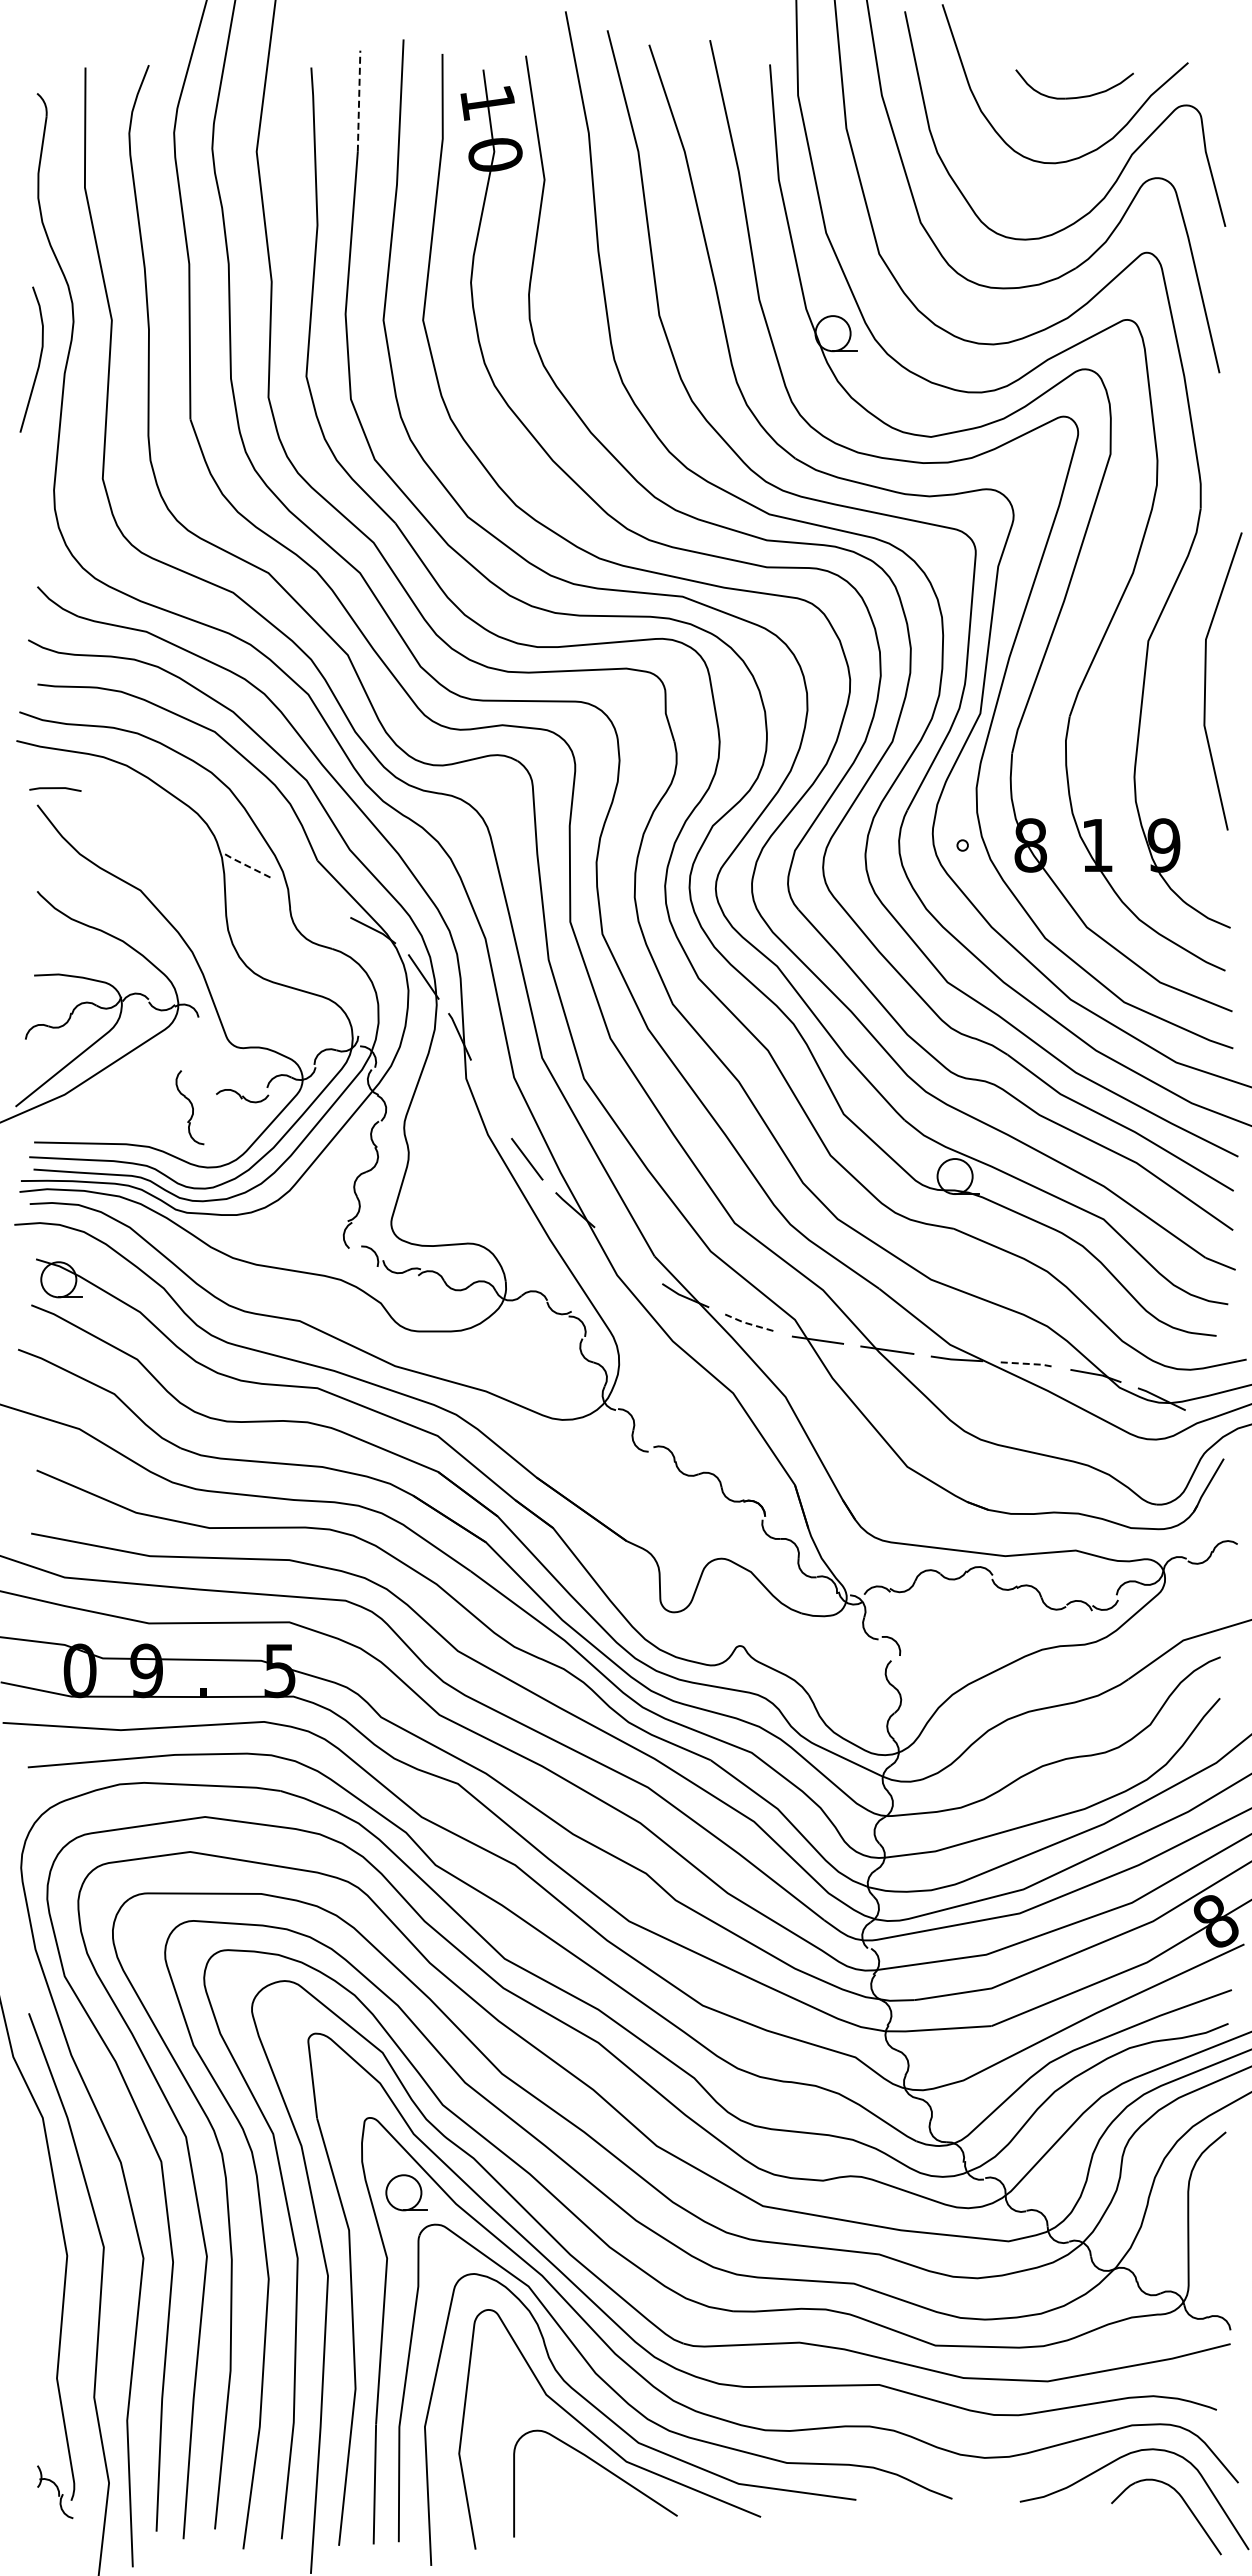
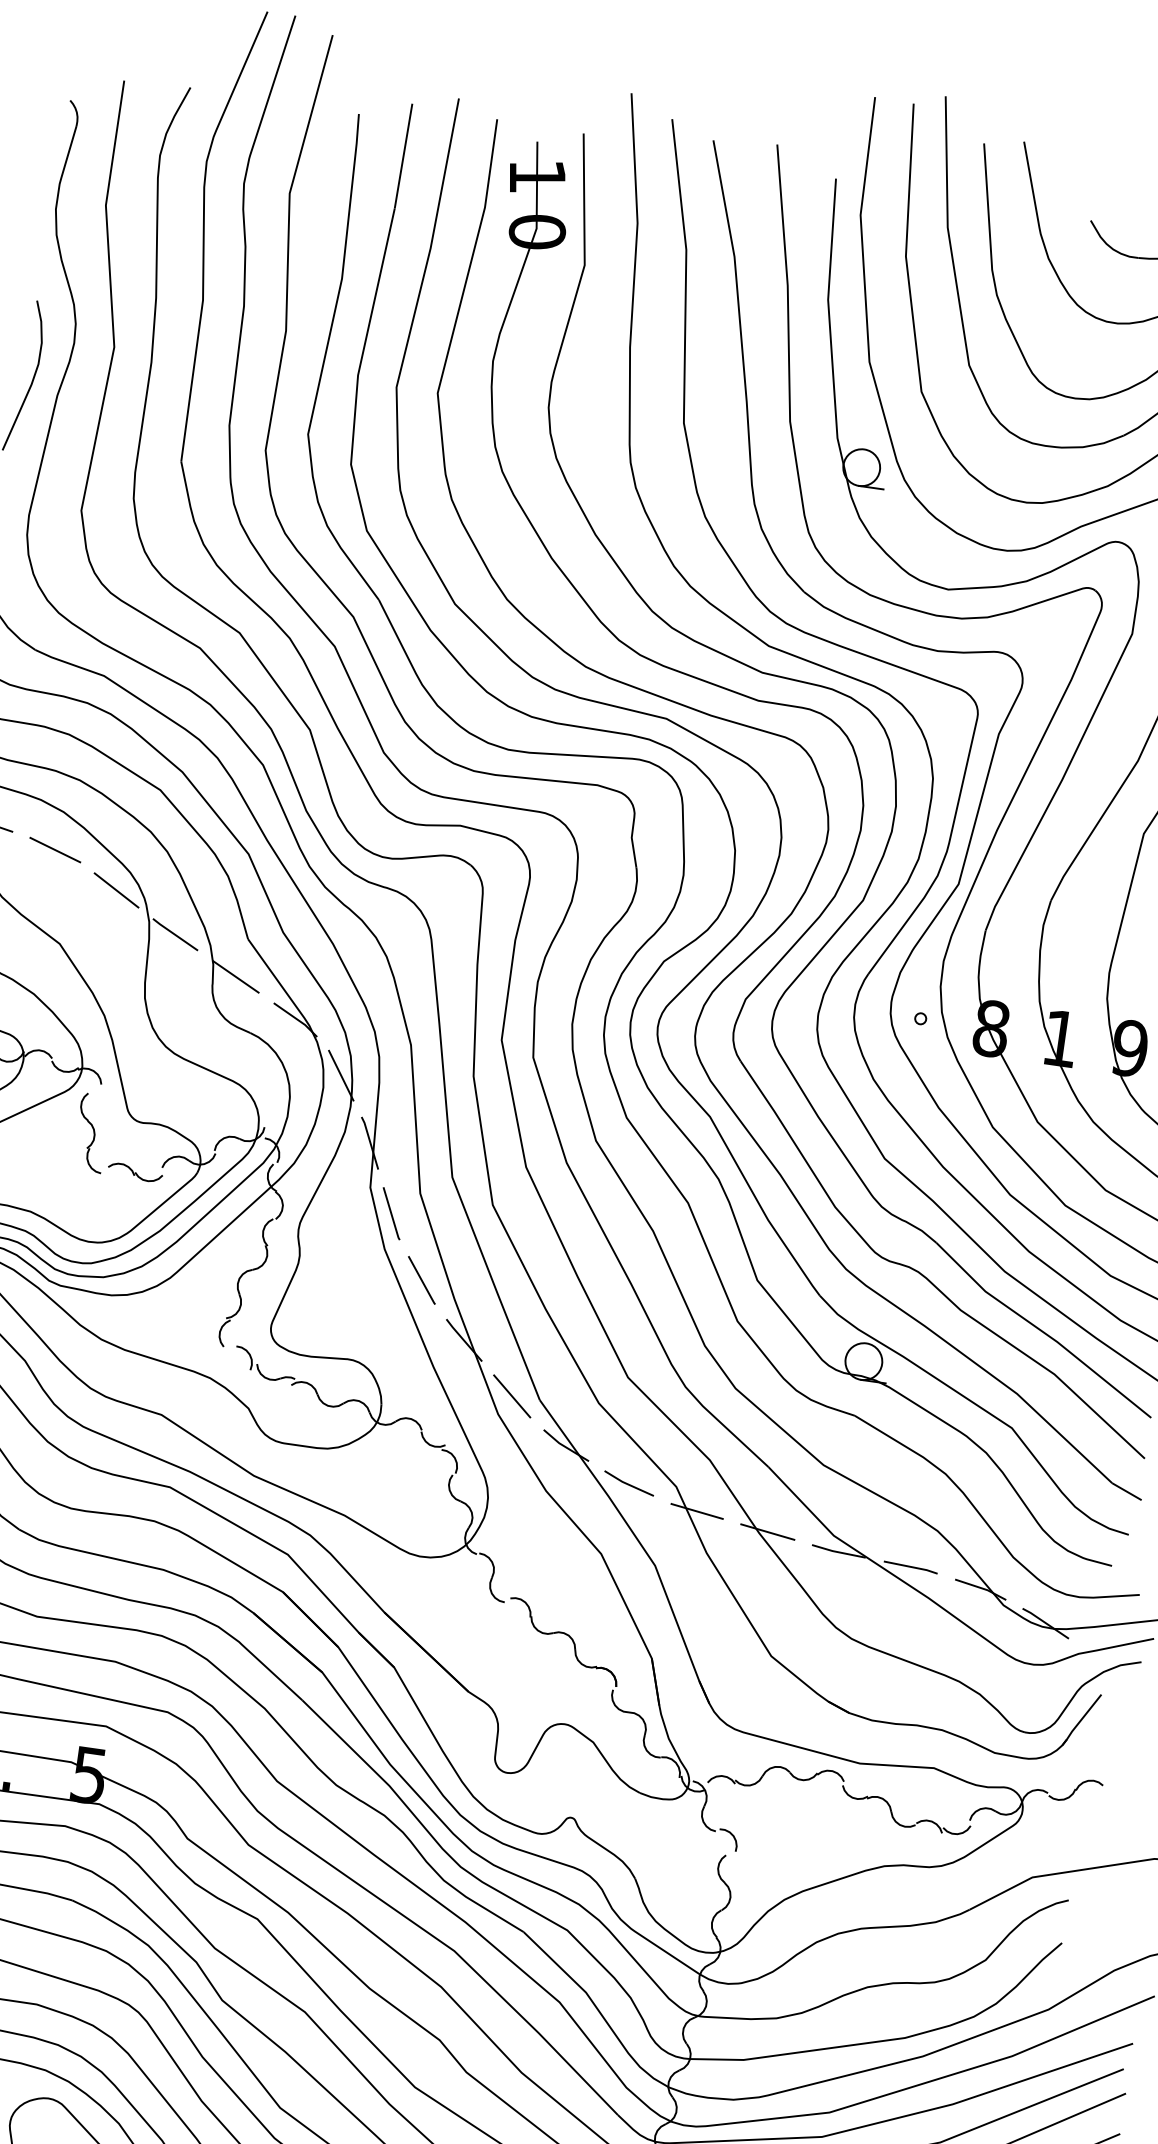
line: (359, 101) -> (403, 156), dashed -> solid
line: (123, 802) -> (55, 849), added
line: (186, 832) -> (116, 890), added
line: (248, 866) -> (175, 934), dashed -> solid
line: (310, 897) -> (235, 976), added
line: (489, 1100) -> (391, 1213), added
part: (189, 1107) -> (91, 1132), moved
line: (627, 1256) -> (511, 1396), added
line: (749, 1324) -> (628, 1484), dashed -> solid
line: (1027, 1363) -> (911, 1566), dashed -> solid

